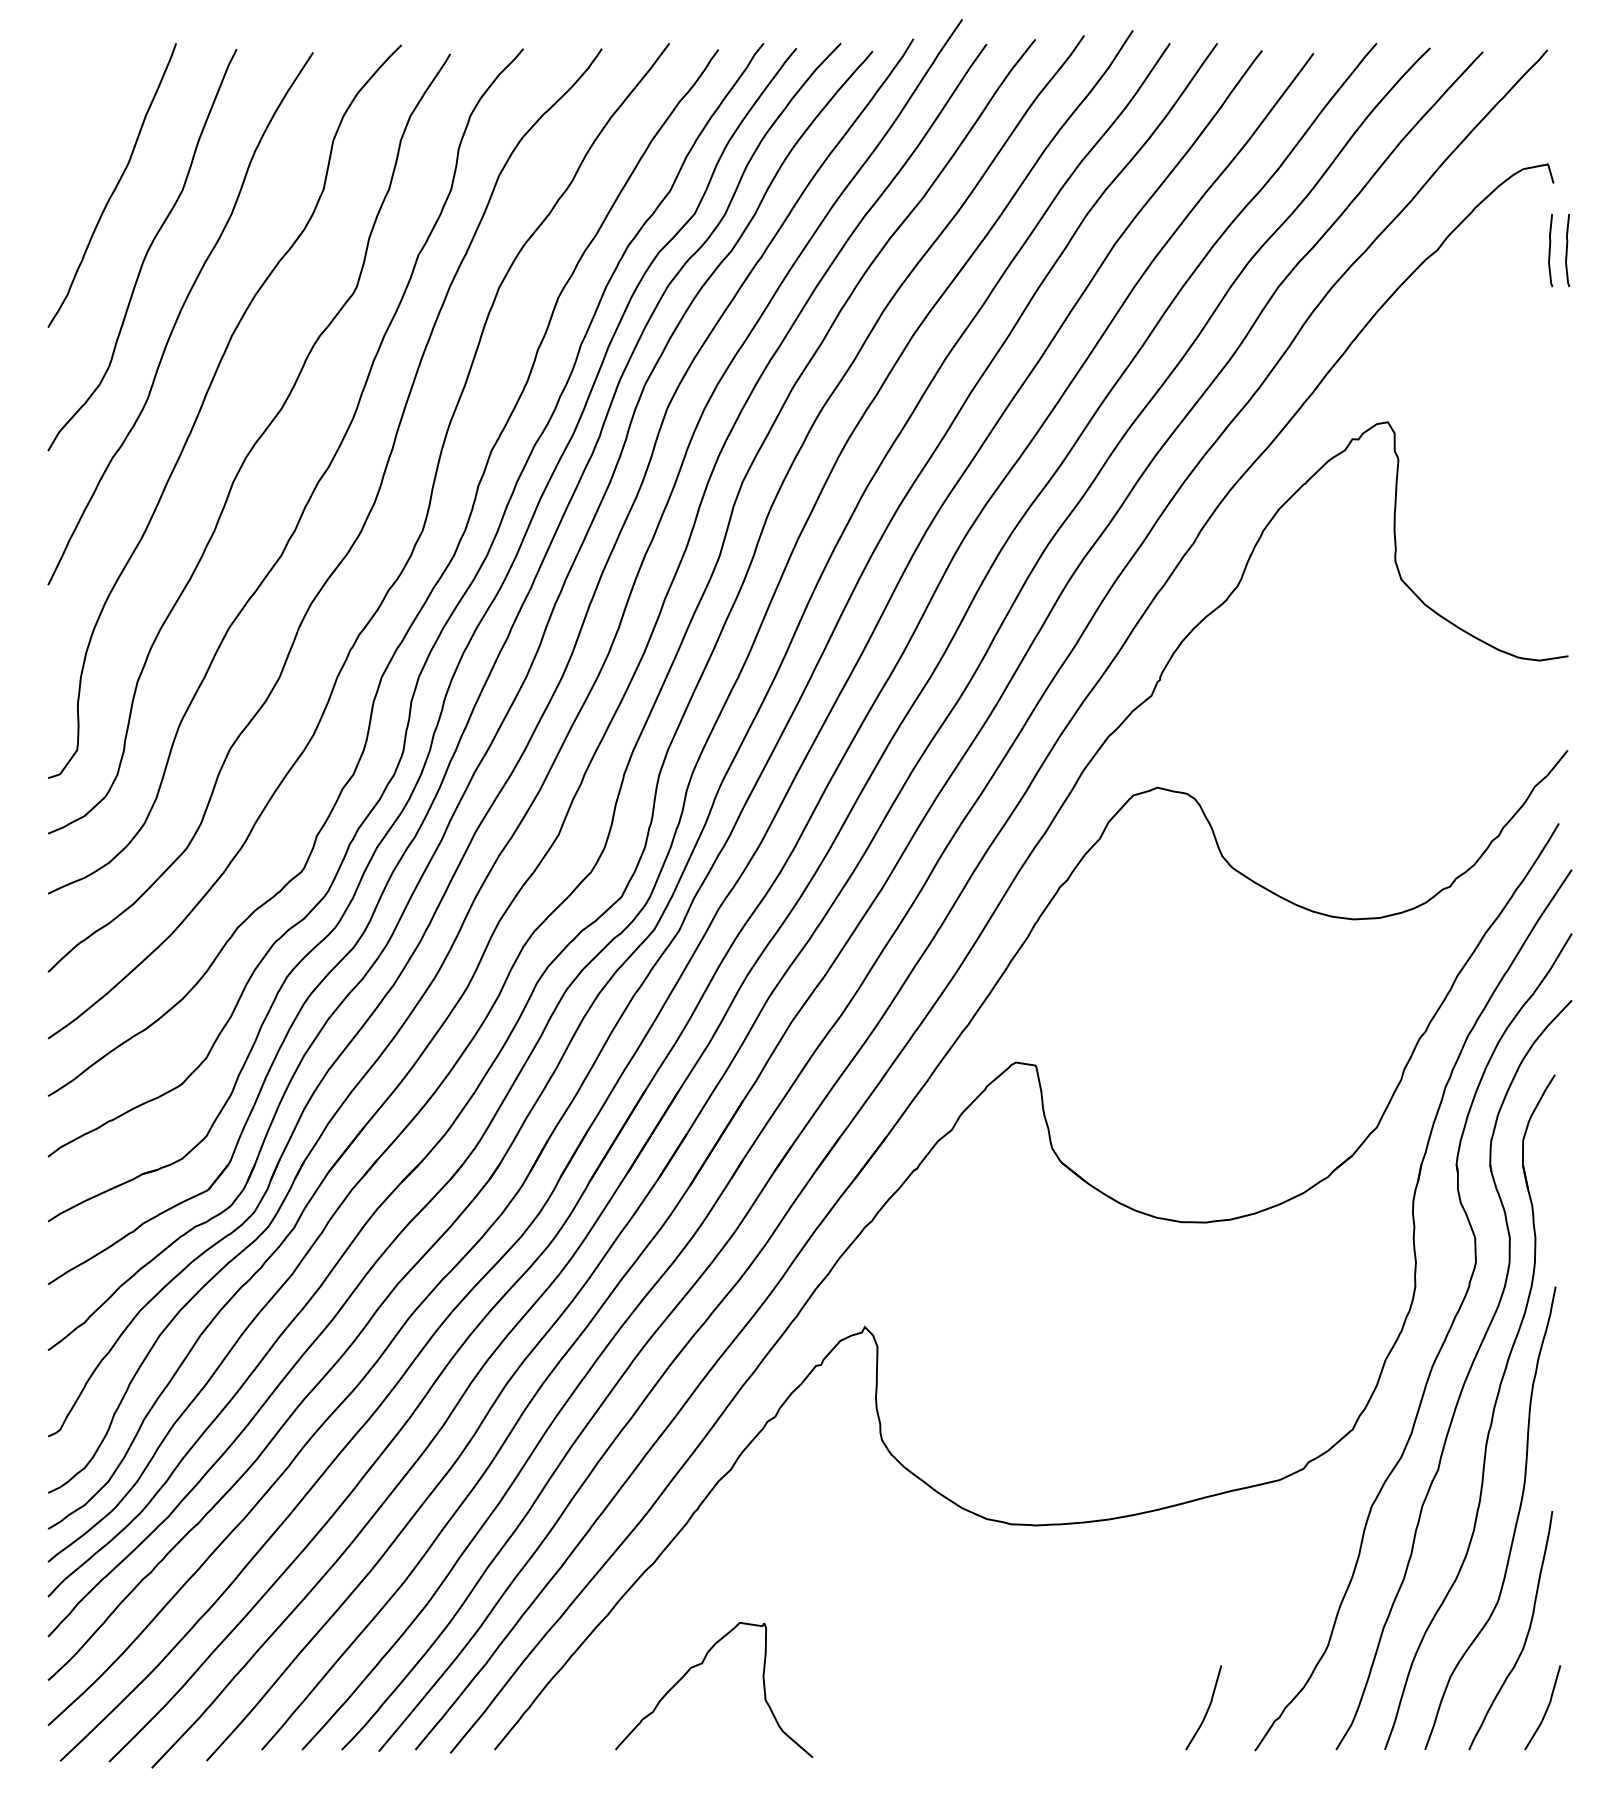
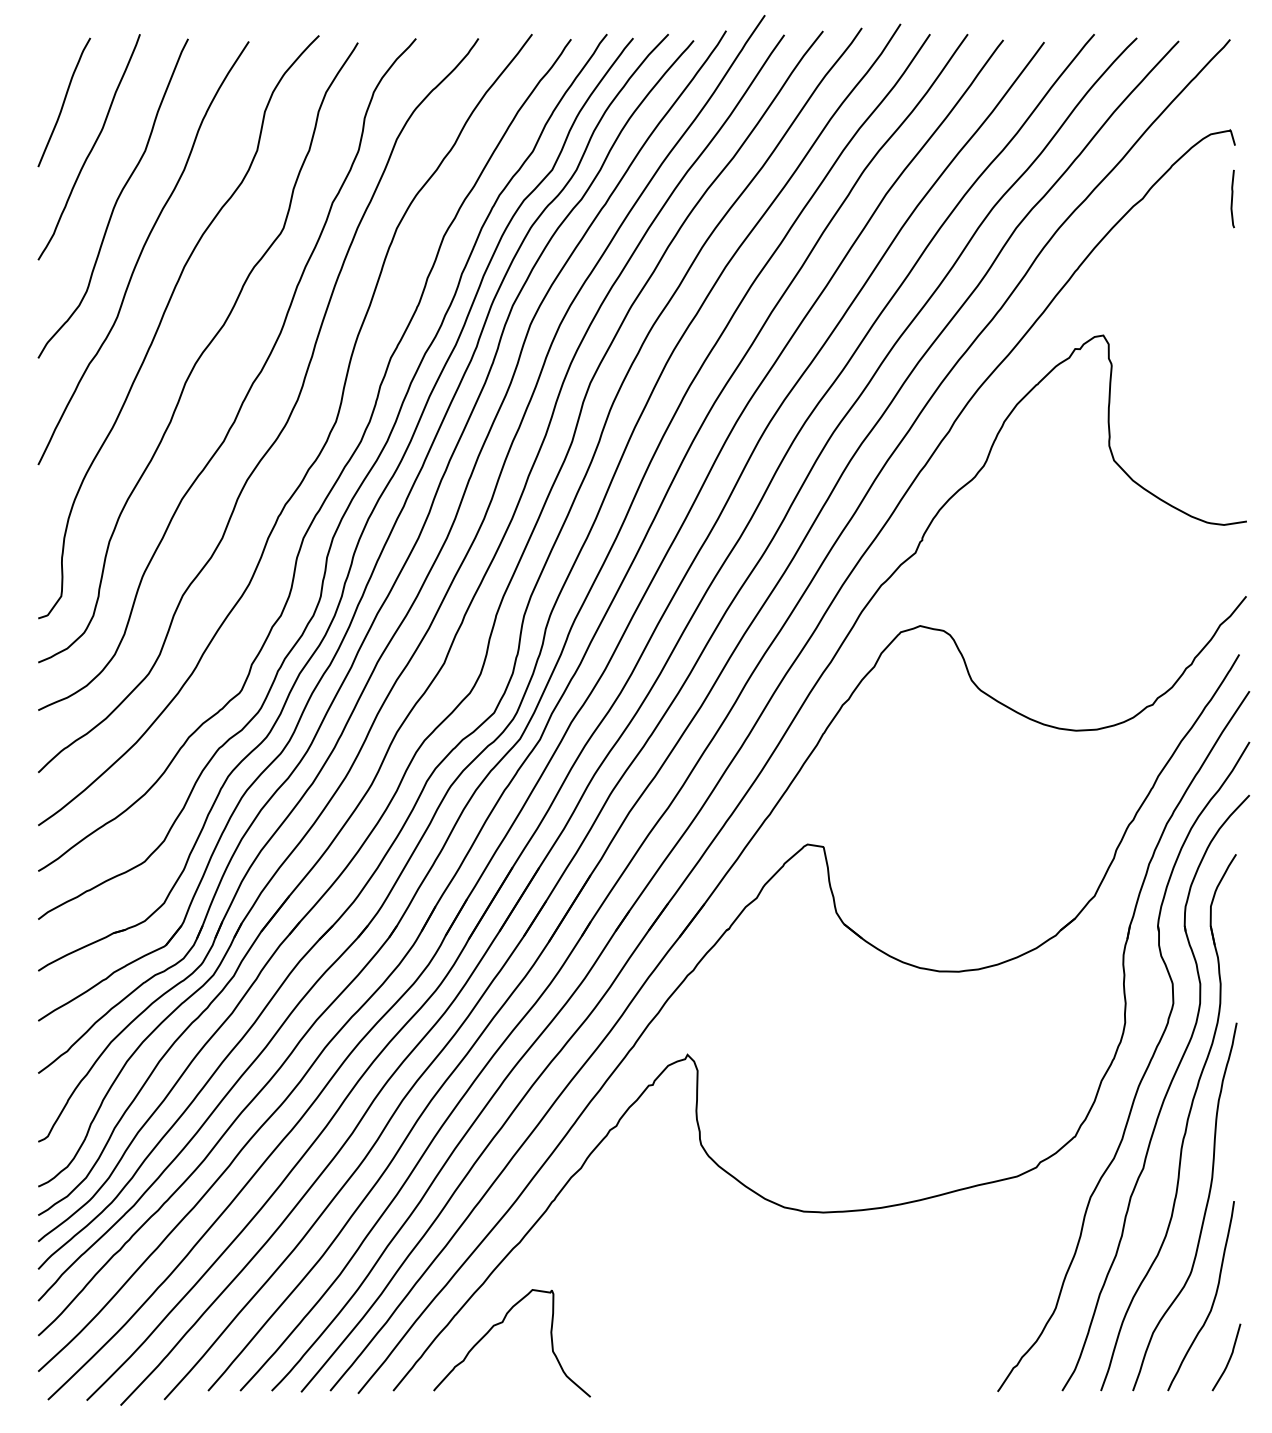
curve: (80, 128) -> (63, 101), added
curve: (1567, 250) -> (1246, 198), removed
curve: (702, 1664) -> (502, 1323), moved
curve: (1207, 1708) -> (959, 1358), removed

